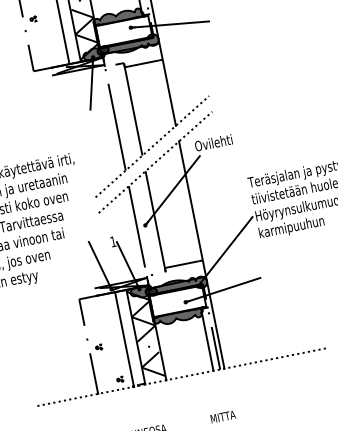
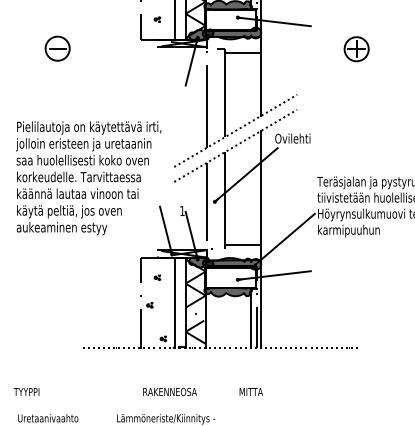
part: (261, 36) -> (356, 49), added
part: (47, 46) -> (157, 19), added
part: (101, 316) -> (157, 277), added

